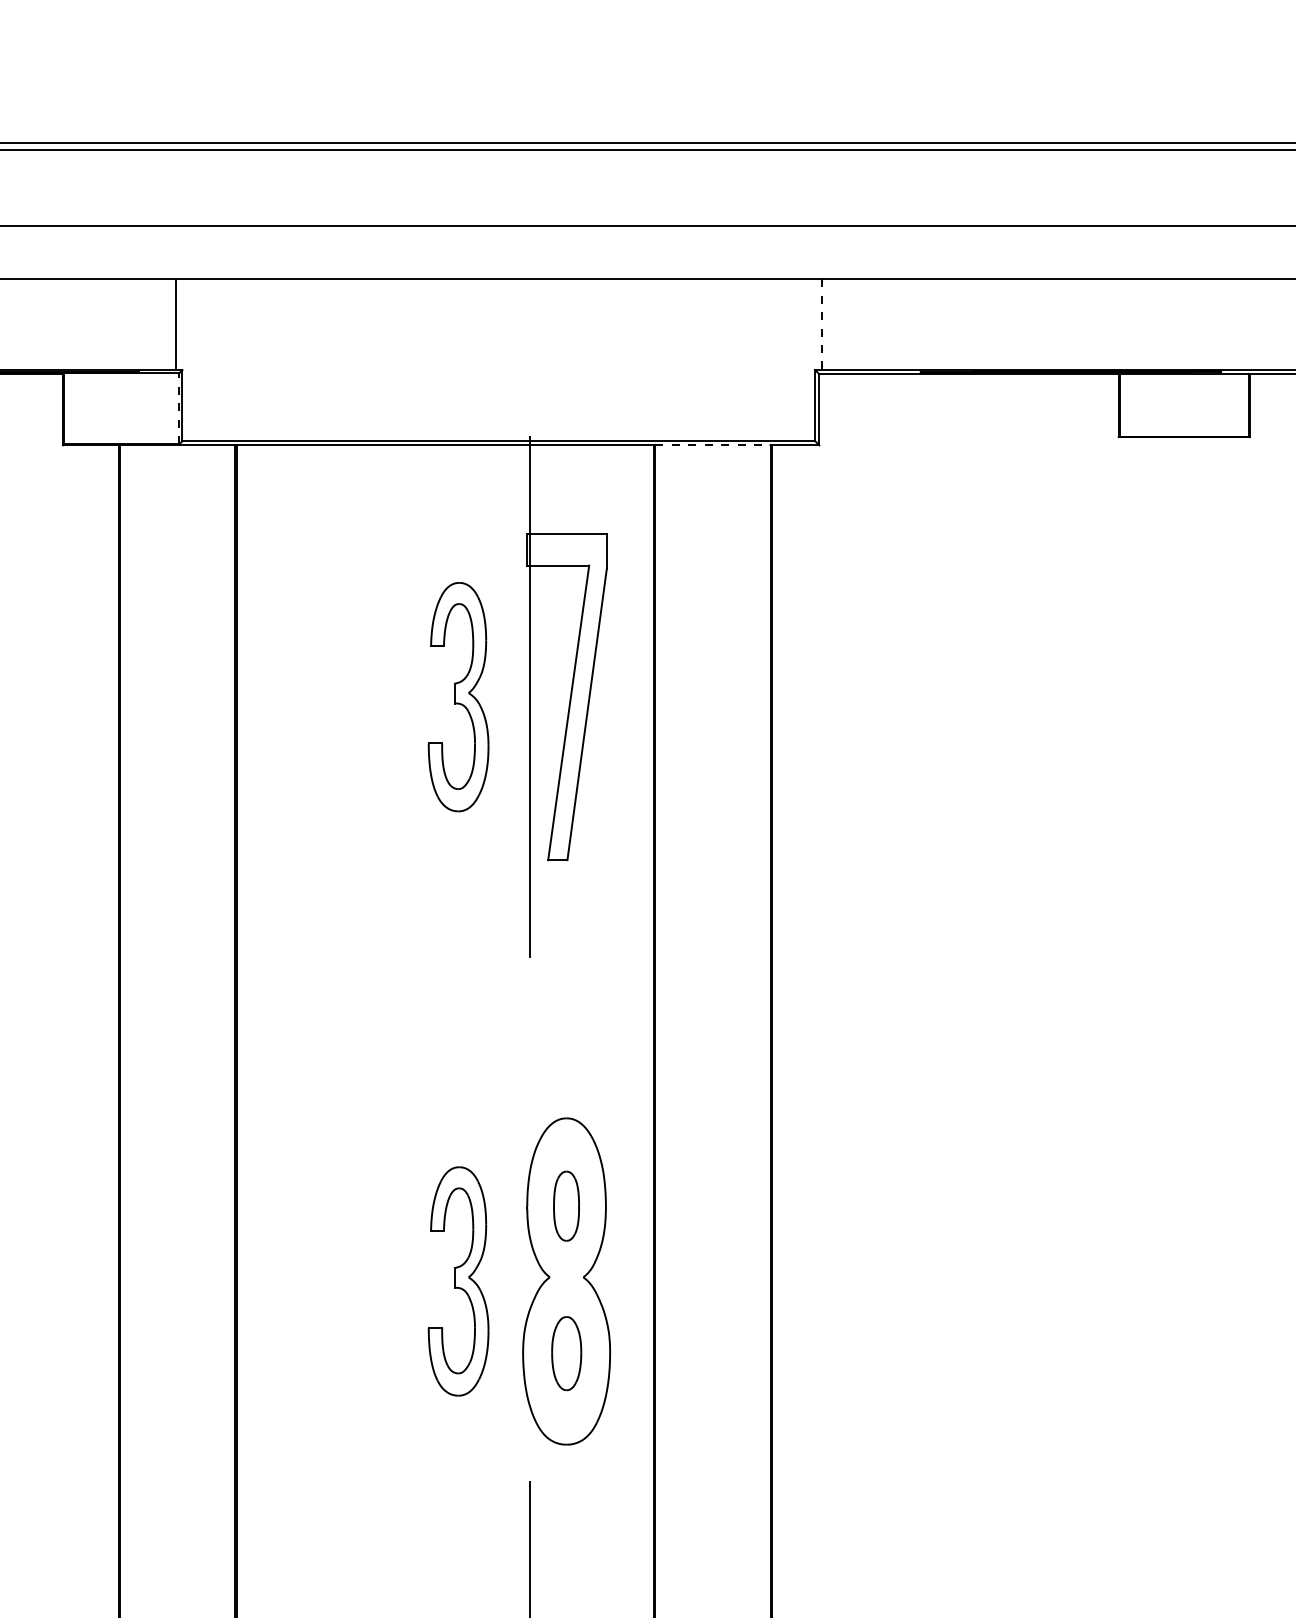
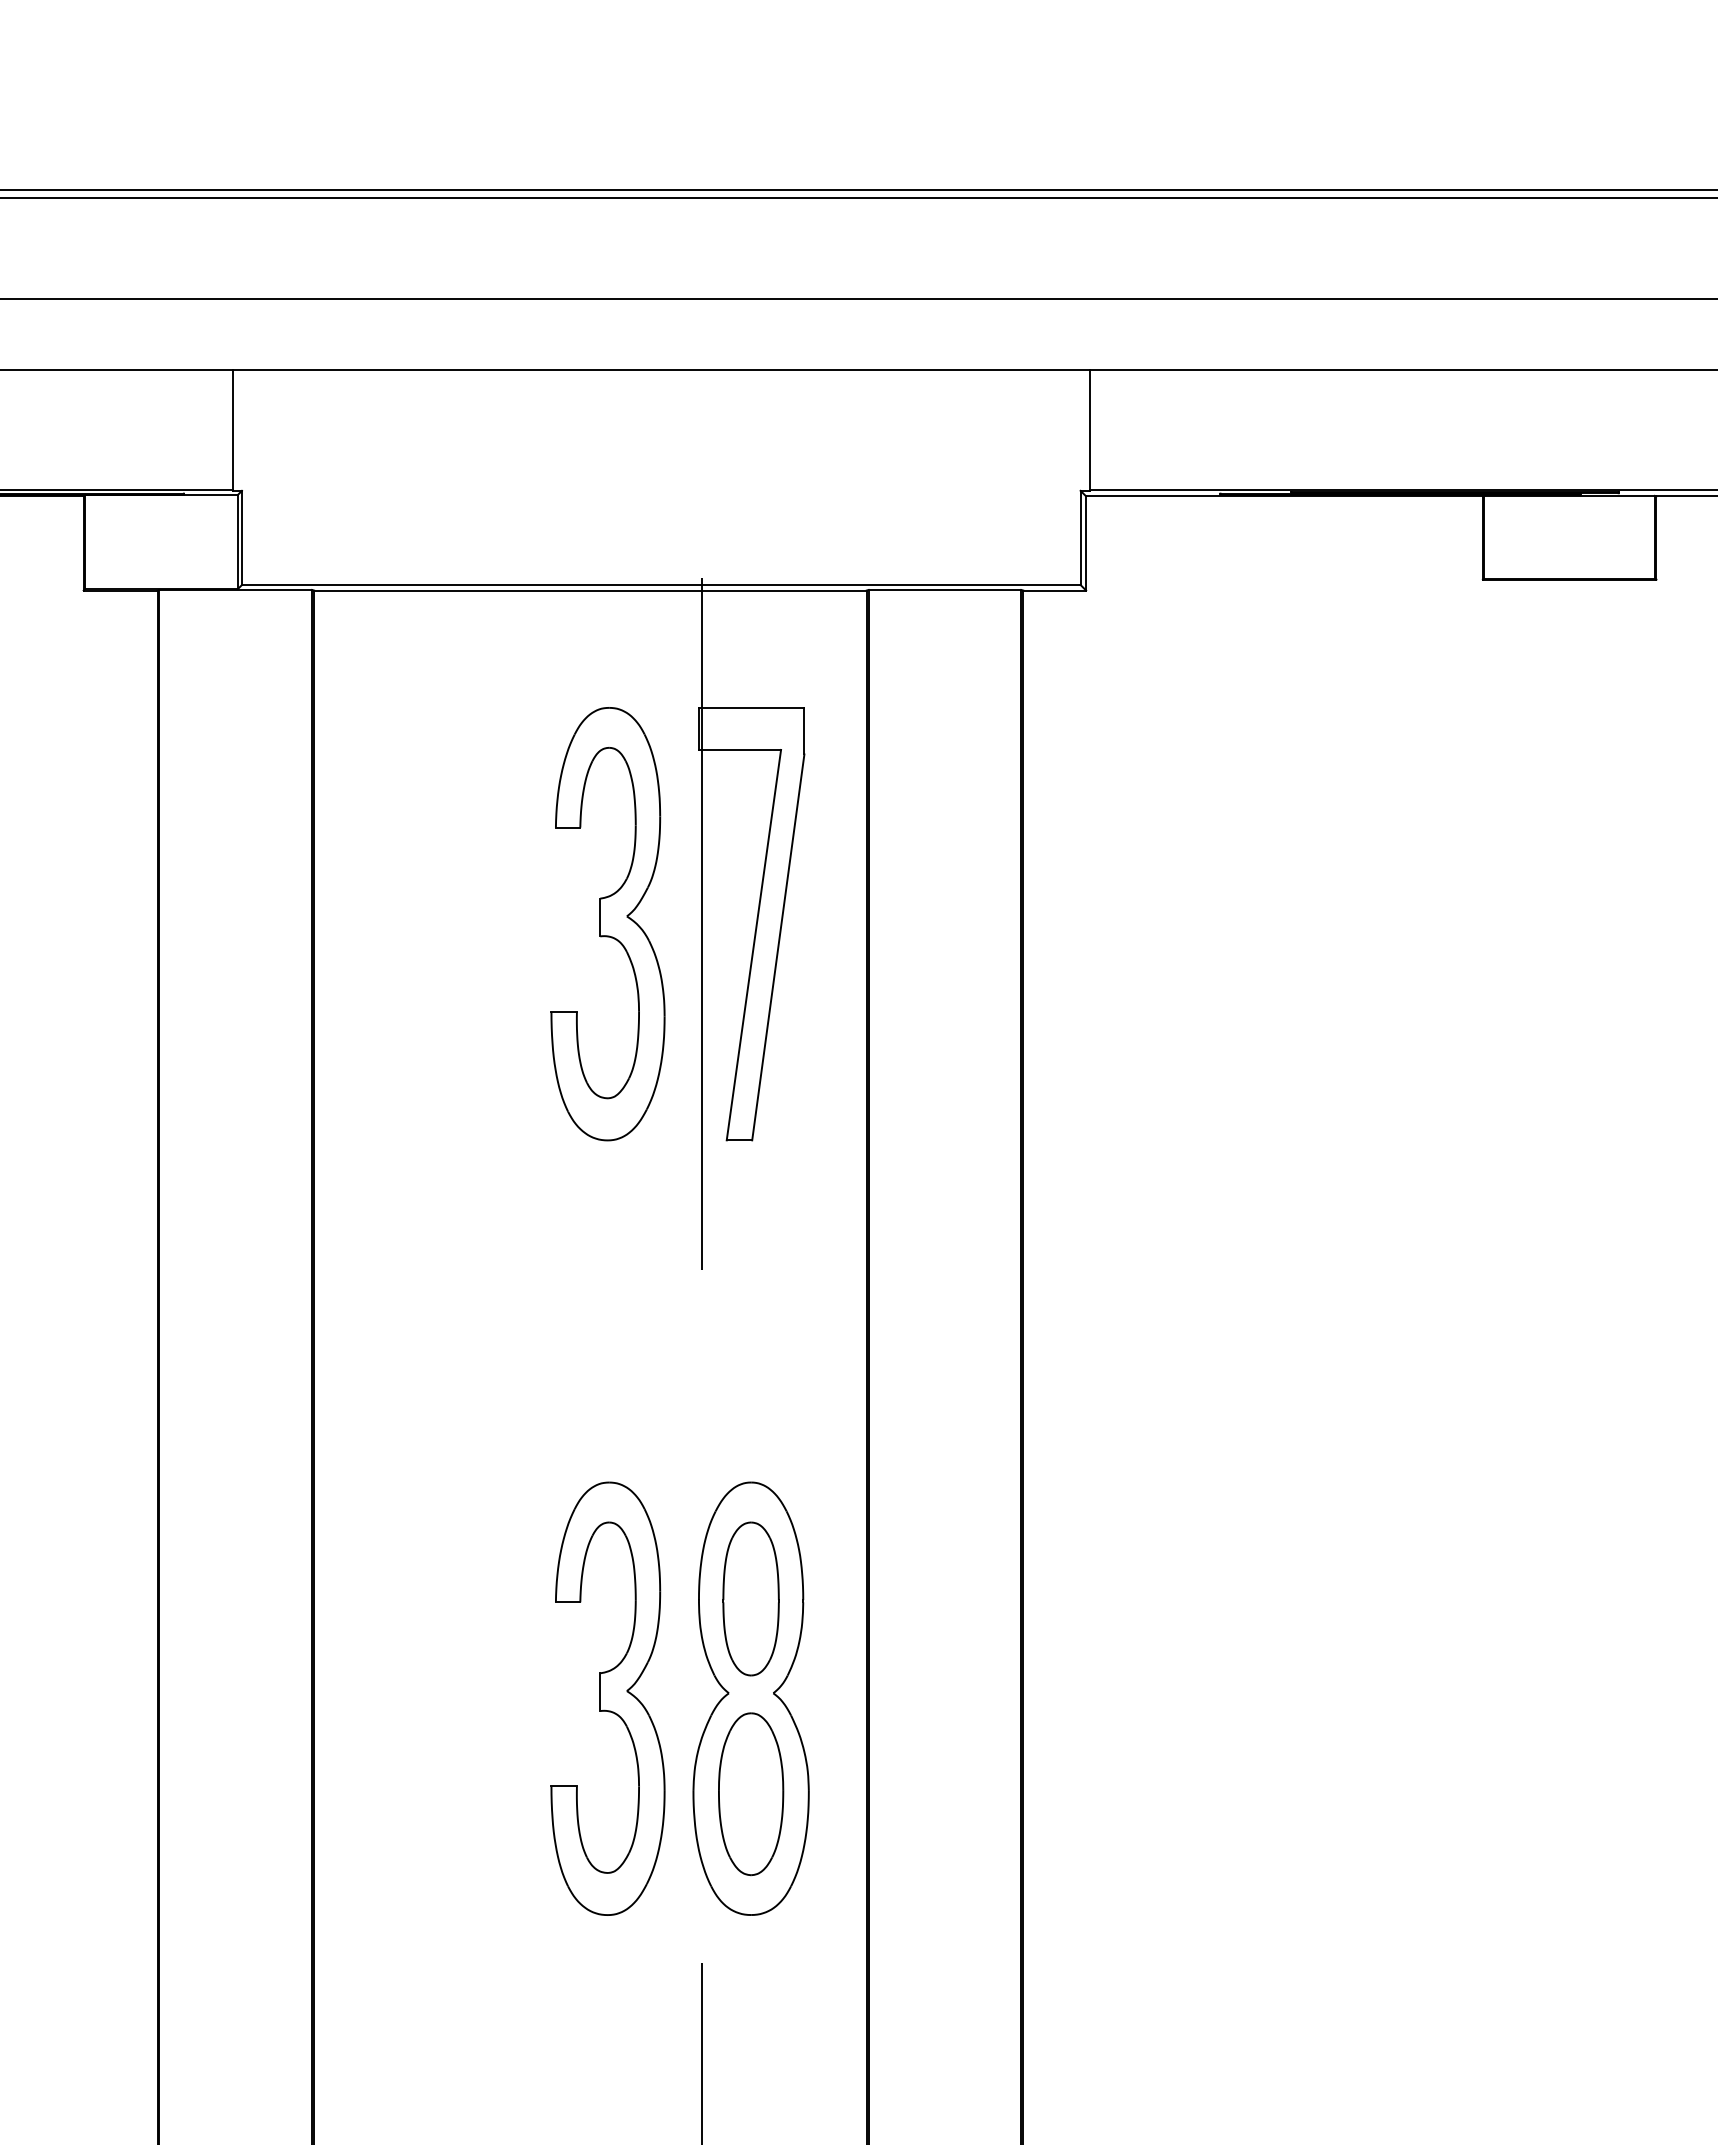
line: (821, 323) -> (1089, 429), dashed -> solid
line: (179, 408) -> (237, 541), dashed -> solid
line: (713, 444) -> (945, 589), dashed -> solid
part: (458, 697) -> (607, 924), size x1.43
part: (566, 1205) -> (750, 1598), size x1.67
part: (458, 1281) -> (607, 1698), size x1.43
part: (566, 1353) -> (751, 1794), size x1.67

